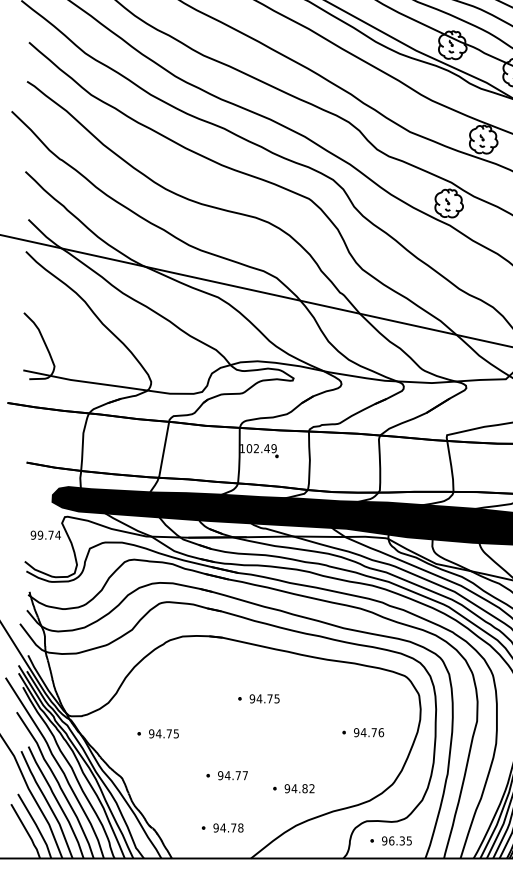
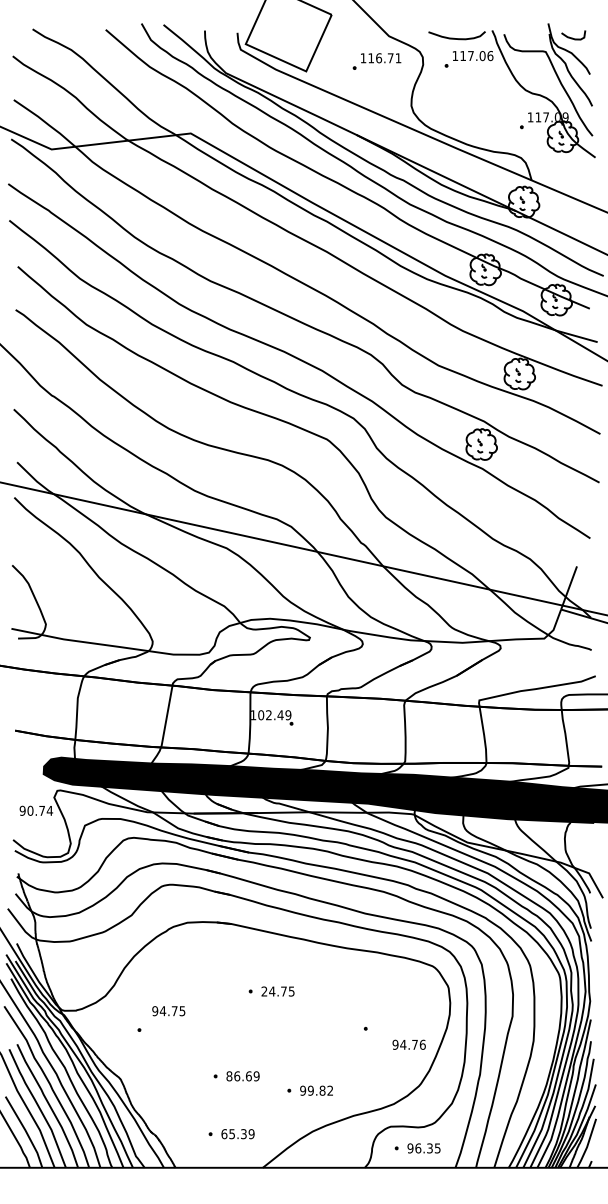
text: (40, 534) -> (30, 810), 99.74 -> 90.74
text: (252, 698) -> (264, 991), 94.75 -> 24.75
text: (368, 732) -> (408, 1044), moved
text: (163, 734) -> (168, 1011), moved
text: (232, 775) -> (242, 1076), 94.77 -> 86.69
text: (294, 788) -> (310, 1090), 94.82 -> 99.82
text: (228, 828) -> (237, 1134), 94.78 -> 65.39

